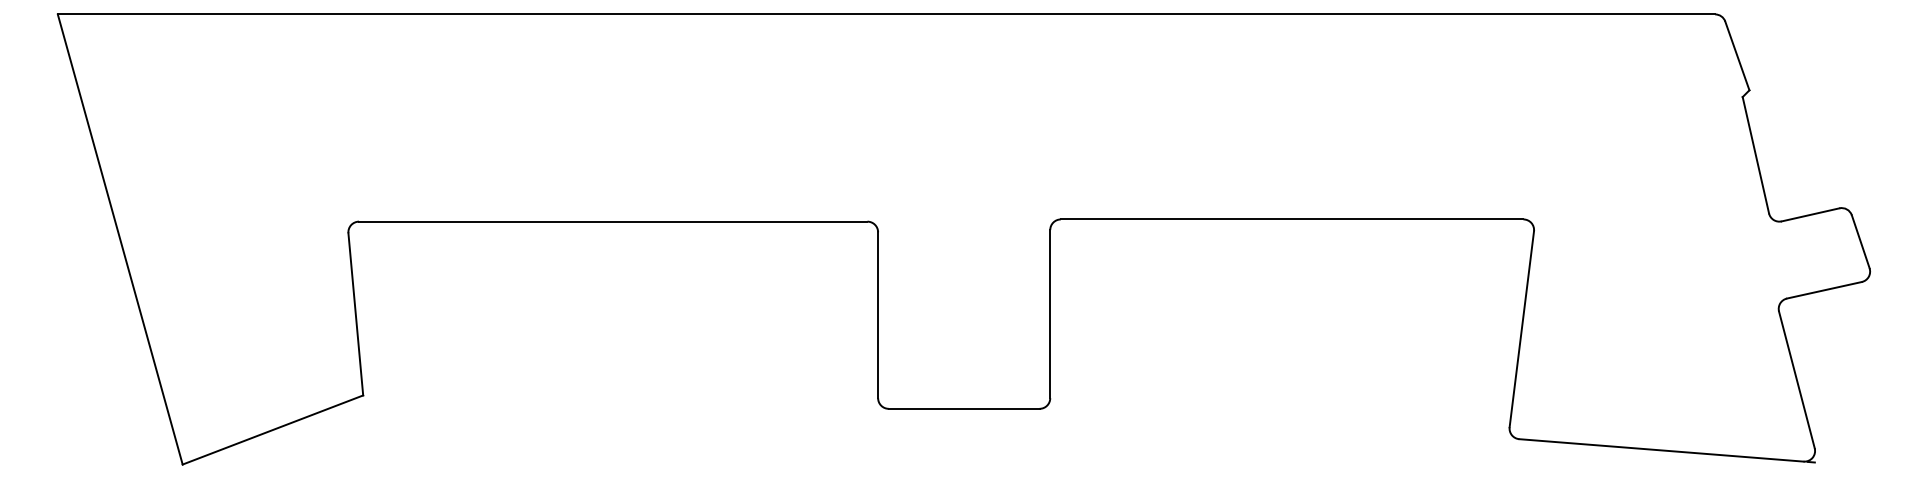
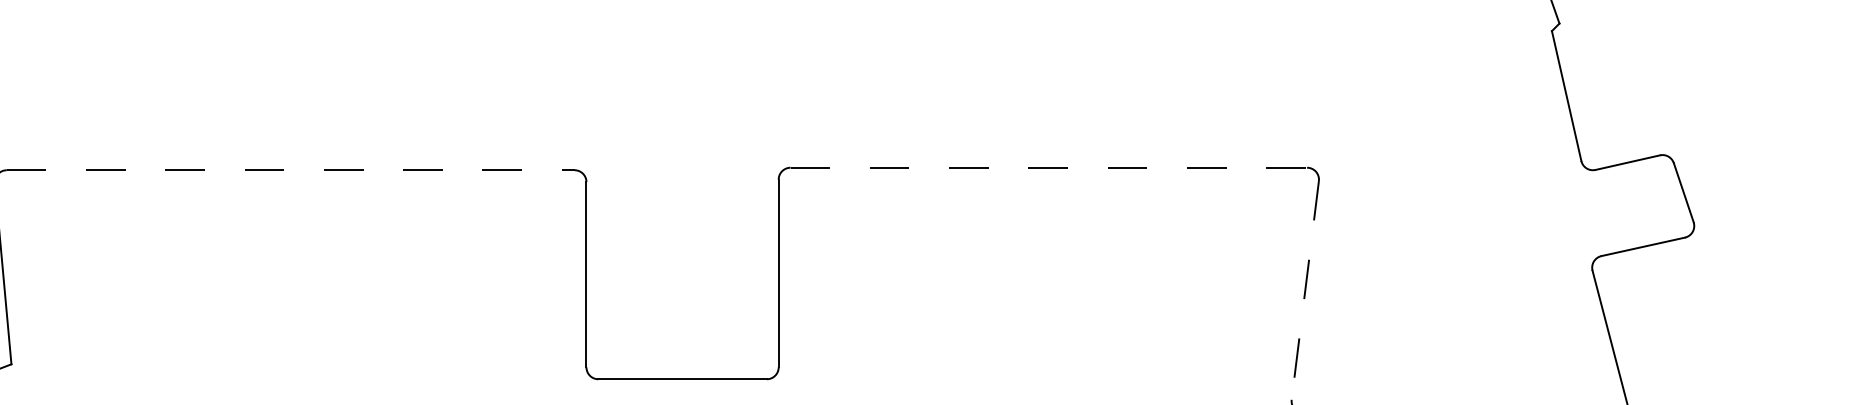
line: (1292, 219) -> (1049, 167), solid -> dashed
line: (613, 221) -> (290, 170), solid -> dashed
line: (1521, 329) -> (1304, 290), solid -> dashed

